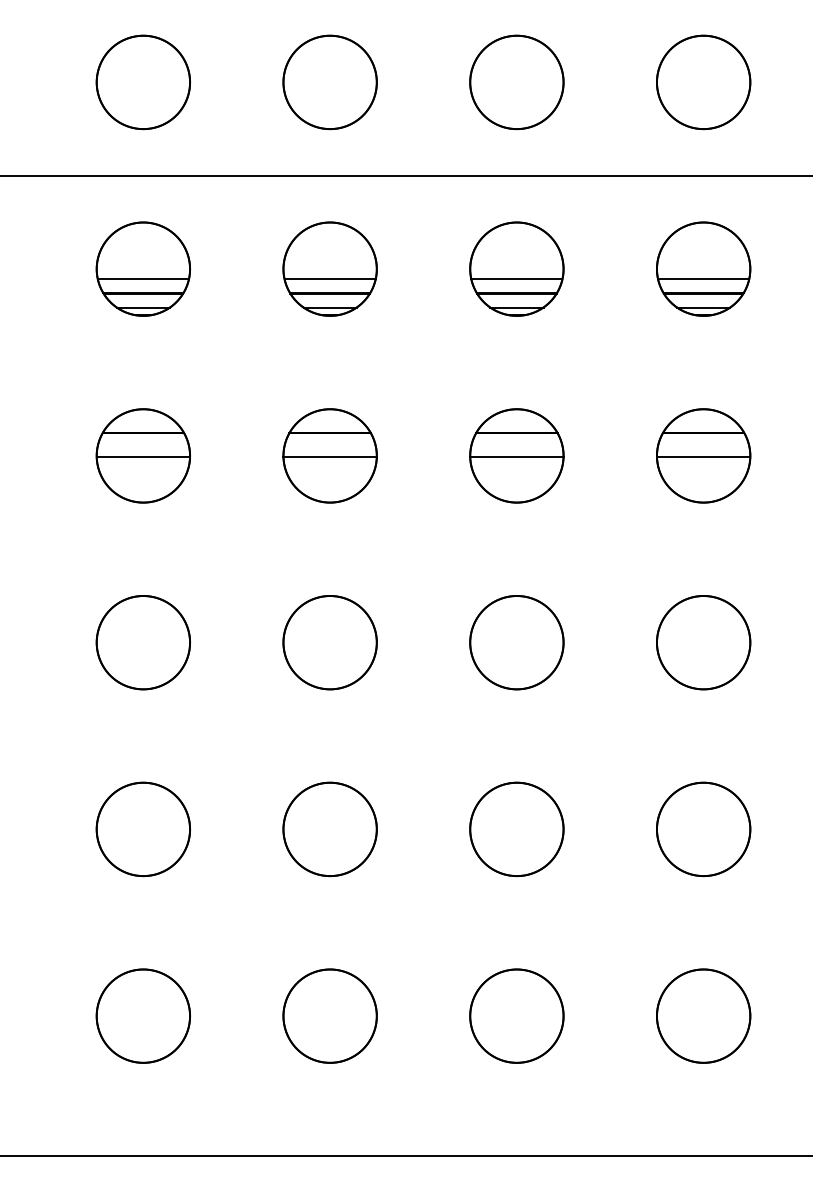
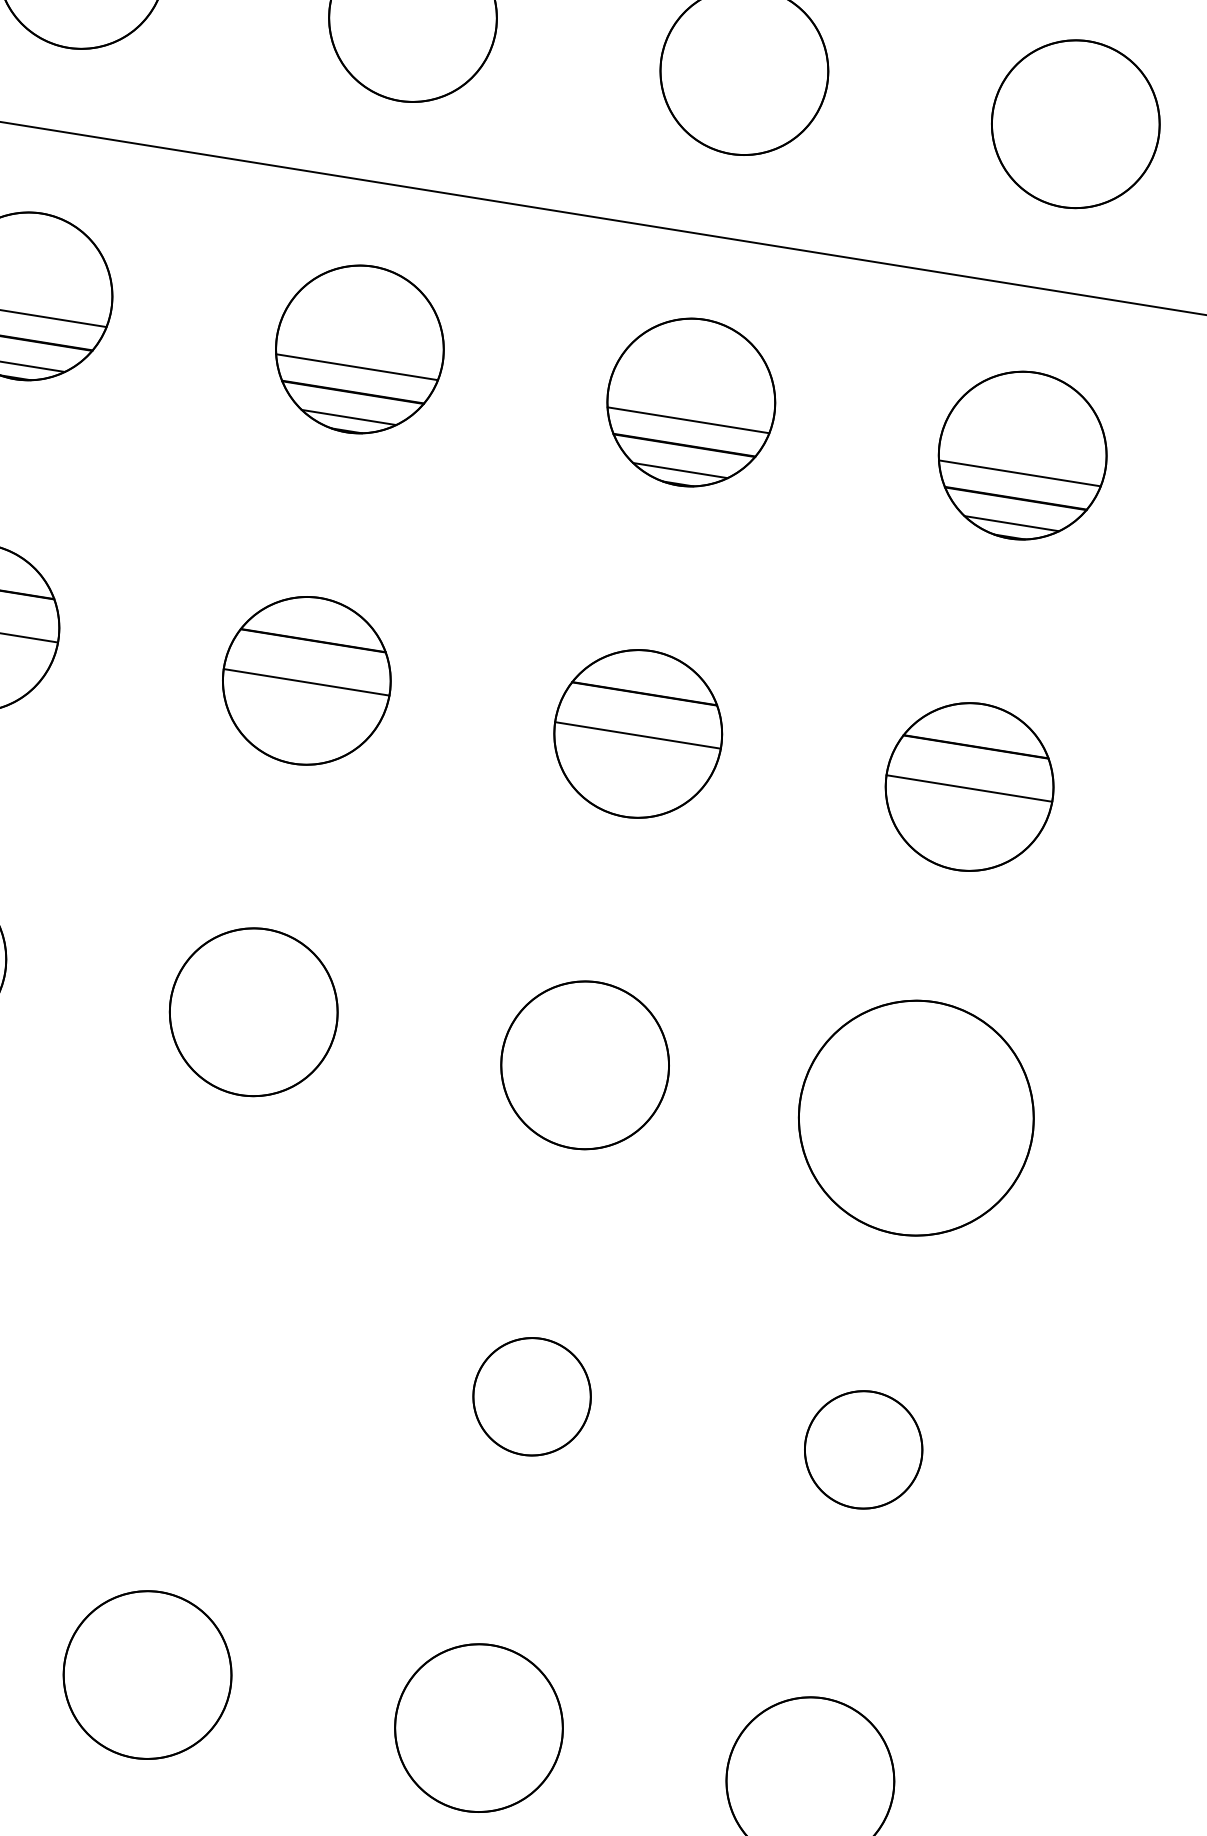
circle: (703, 642) -> (916, 1118), size x1.4
part: (329, 829) -> (199, 1343), removed
part: (516, 829) -> (531, 1396), size x0.7
part: (703, 829) -> (863, 1449), size x0.7

